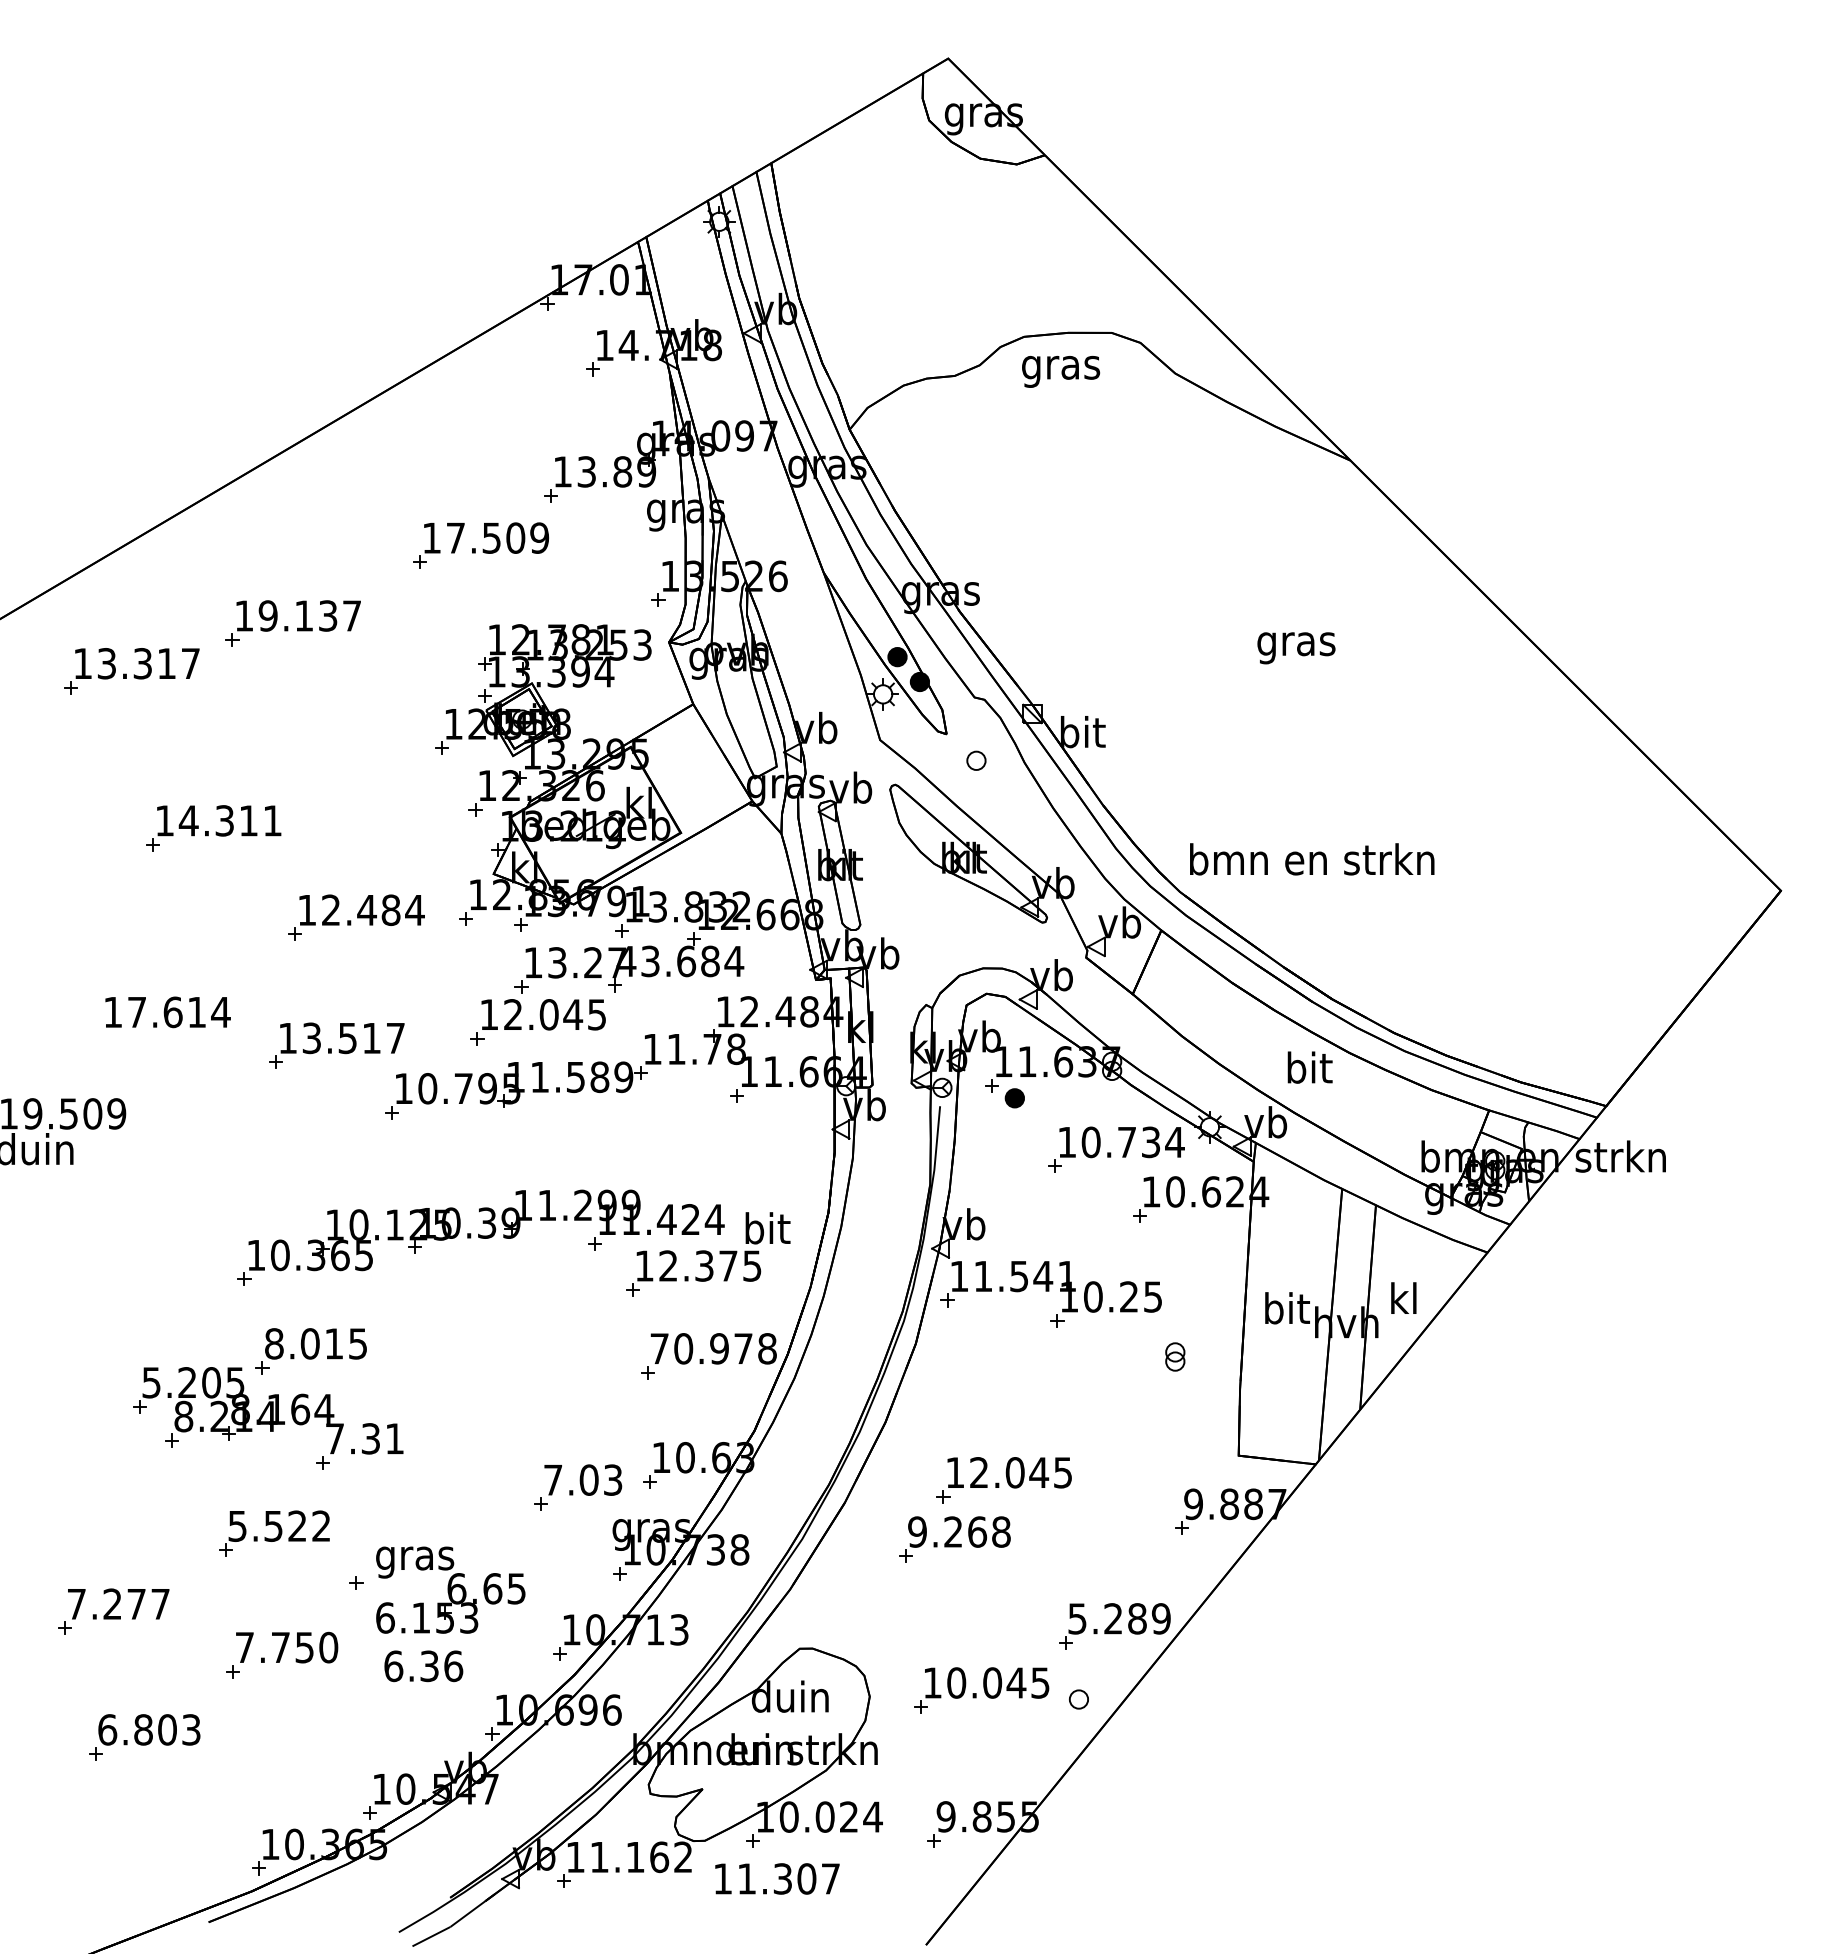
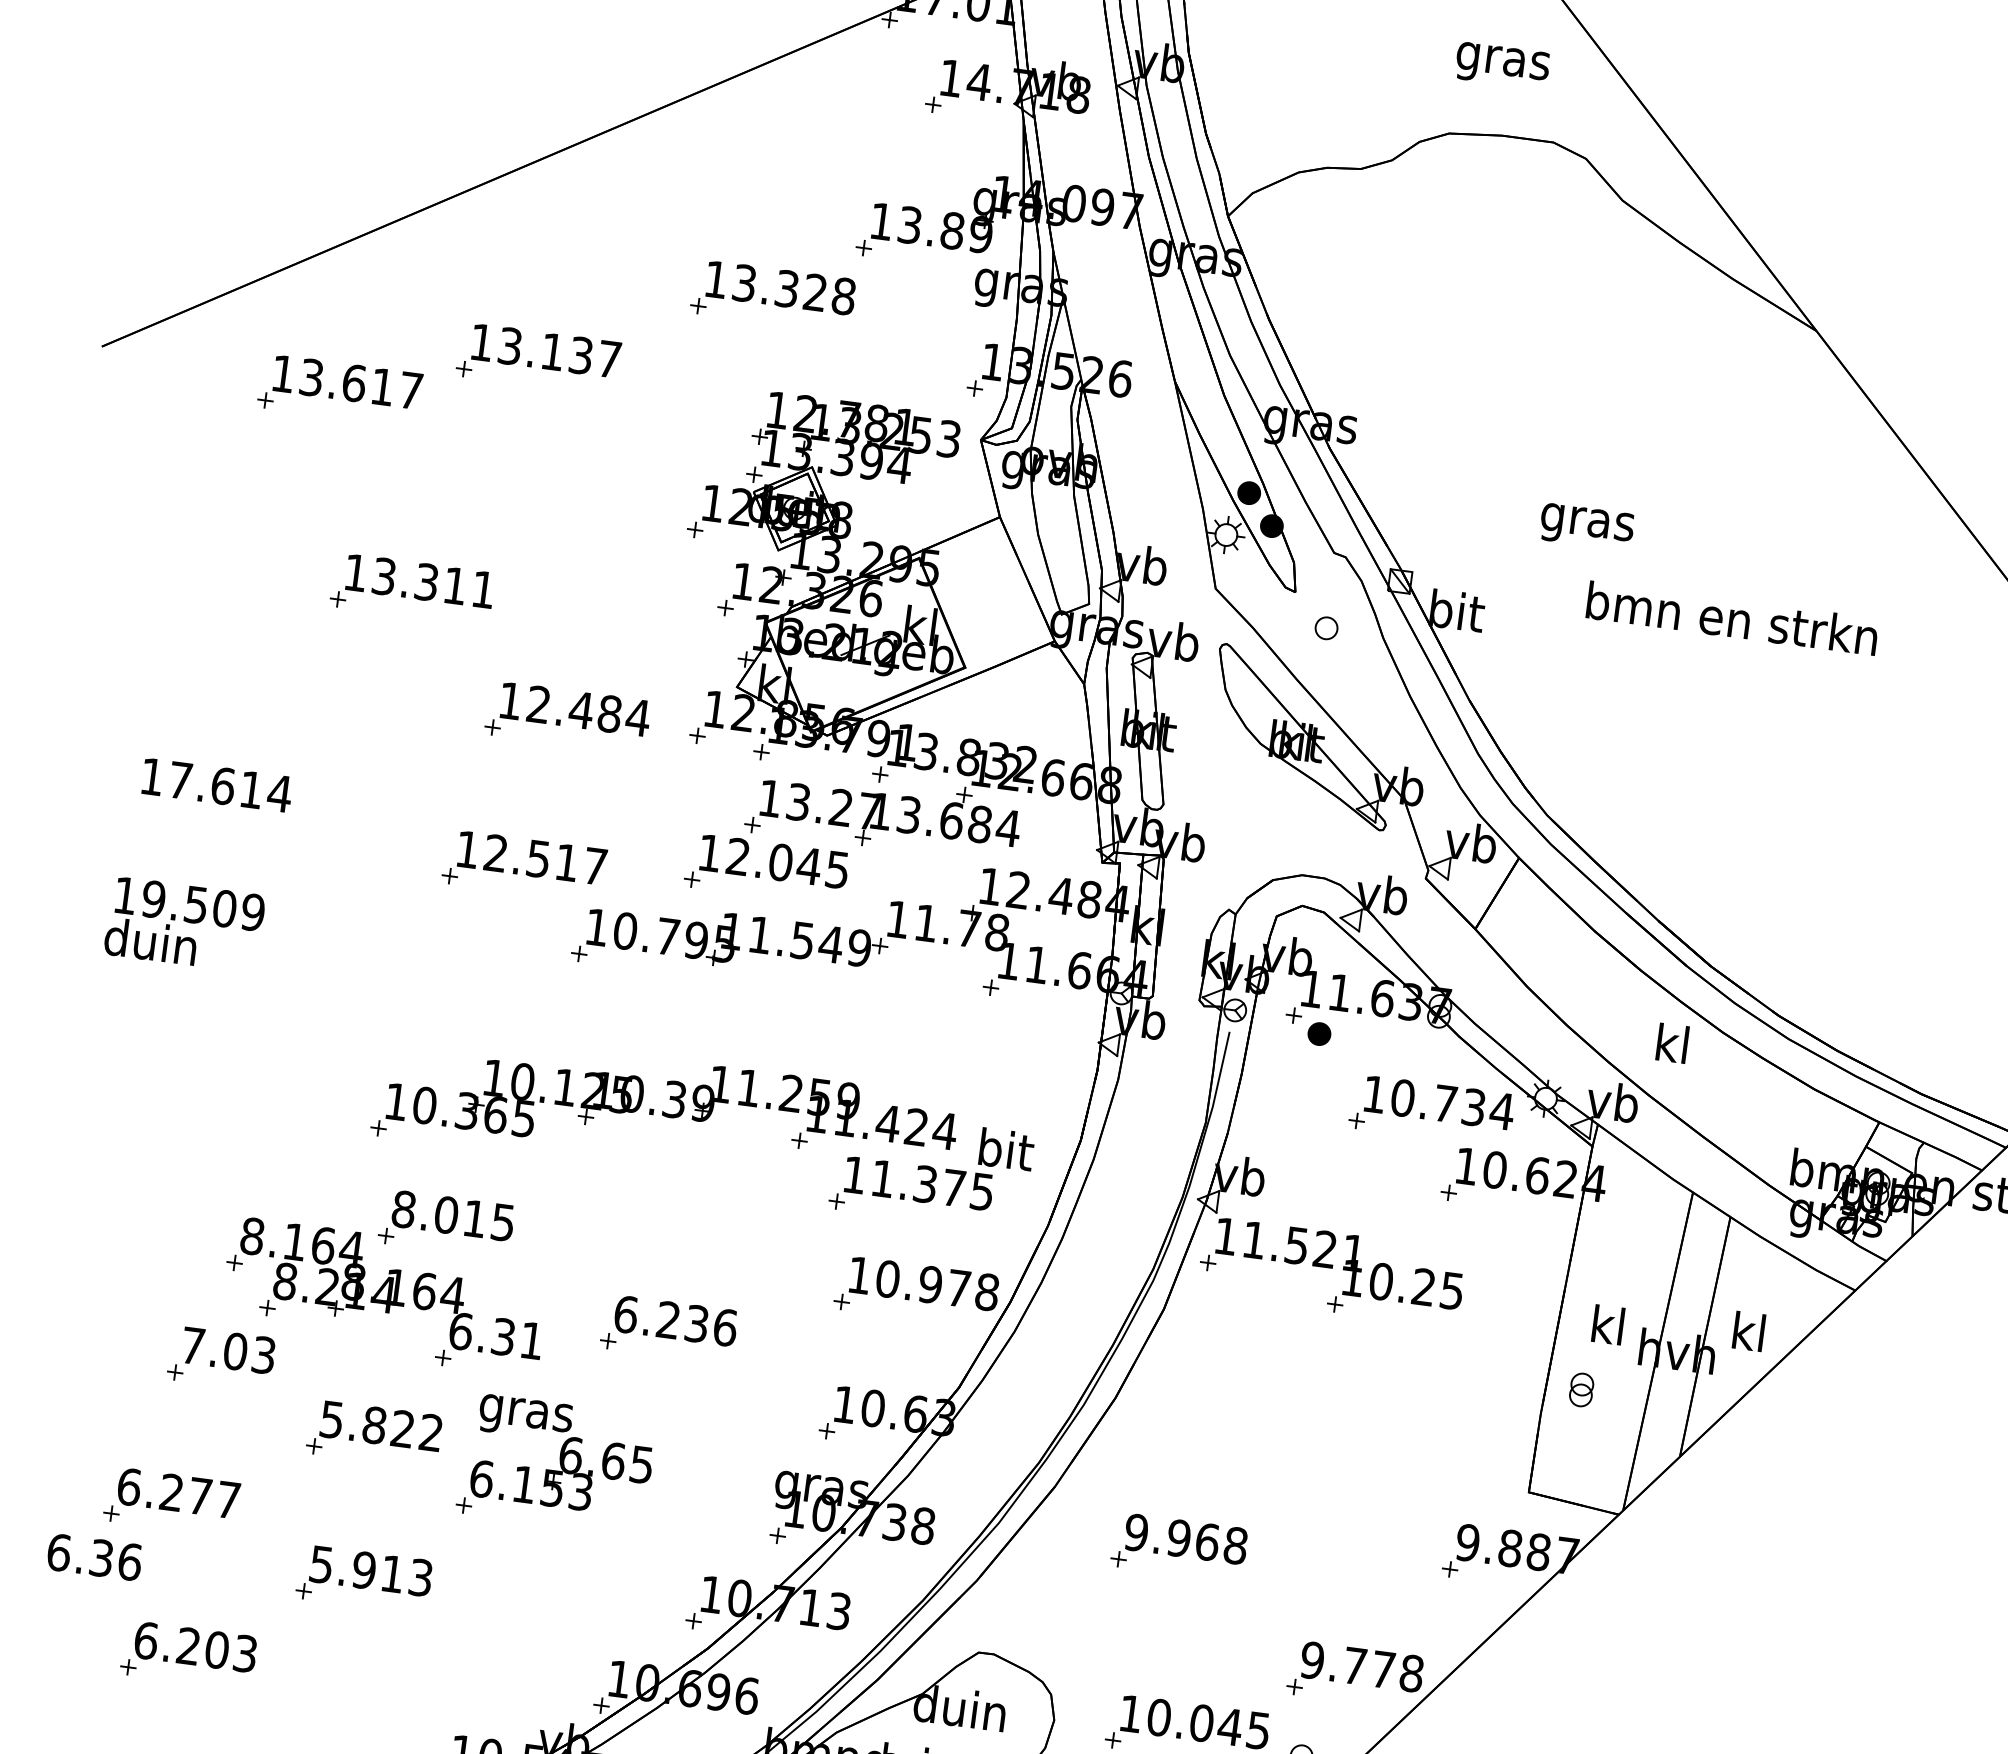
text: (1061, 371) -> (1503, 65), moved
text: (497, 537) -> (794, 289), 17.509 -> 13.328
text: (267, 615) -> (509, 345), 19.137 -> 13.137
text: (1296, 648) -> (1586, 527), moved
text: (142, 663) -> (353, 382), 13.317 -> 13.617
text: (188, 820) -> (383, 576), 14.311 -> 13.311
text: (1312, 859) -> (1732, 618), moved
text: (626, 961) -> (880, 811), 43.684 -> 13.684
text: (167, 1012) -> (216, 785), moved
text: (311, 1038) -> (495, 853), 13.517 -> 12.517
text: (1309, 1067) -> (1673, 1043), bit -> kl
text: (599, 1077) -> (830, 944), 11.589 -> 11.549
text: (606, 1204) -> (819, 1096), 11.299 -> 11.259
text: (668, 1265) -> (883, 1178), 12.375 -> 11.375
text: (1043, 1275) -> (1325, 1248), 11.541 -> 11.521
text: (1287, 1308) -> (1609, 1325), bit -> kl
text: (659, 1348) -> (859, 1275), 70.978 -> 10.978
part: (1175, 1356) -> (1581, 1389), moved
text: (193, 1382) -> (302, 1242), 5.205 -> 8.164
part: (507, 1414) -> (669, 1329), added
text: (334, 1438) -> (460, 1330), 7.31 -> 6.31
part: (1003, 1480) -> (1246, 1485), removed
part: (578, 1487) -> (221, 1358), moved
text: (273, 1525) -> (374, 1424), 5.522 -> 5.822
text: (953, 1531) -> (1179, 1537), 9.268 -> 9.968
part: (450, 1589) -> (563, 1455), moved
text: (76, 1603) -> (129, 1486), 7.277 -> 6.277
text: (1119, 1618) -> (1362, 1666), 5.289 -> 9.778
text: (286, 1647) -> (370, 1571), 7.750 -> 5.913
text: (423, 1666) -> (94, 1557), moved
text: (143, 1729) -> (188, 1645), 6.803 -> 6.203

